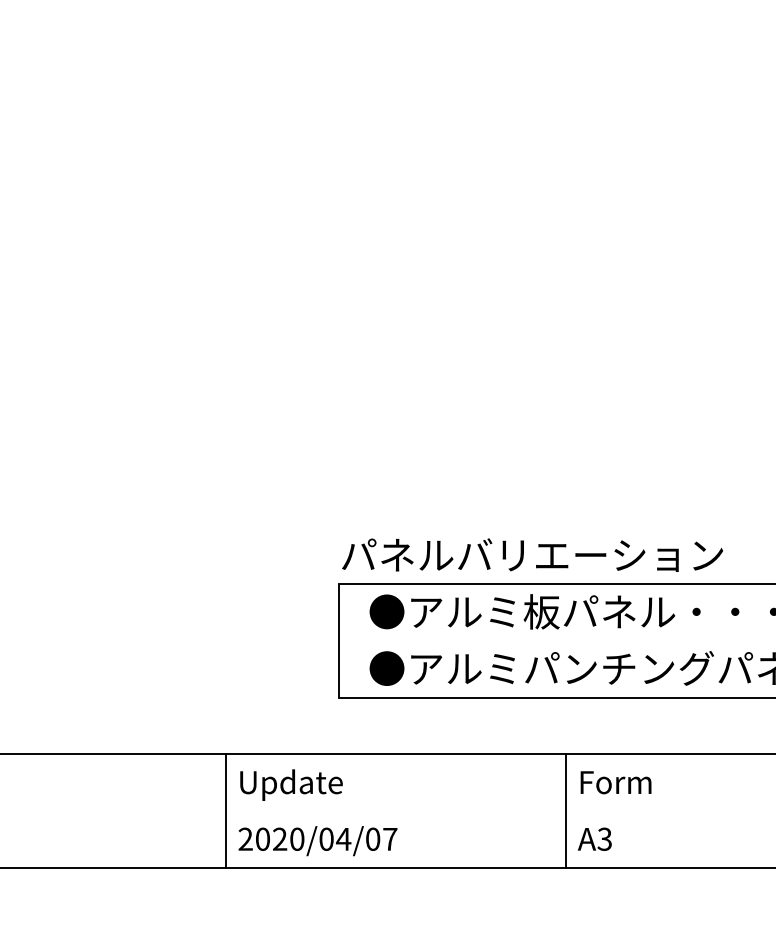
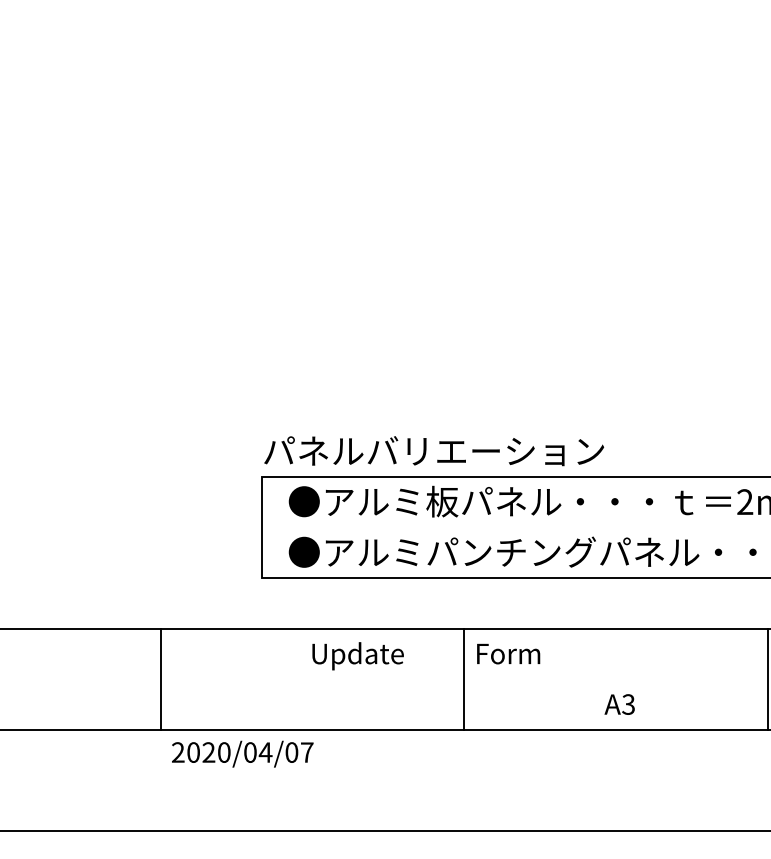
text: (290, 785) -> (357, 656), moved
text: (594, 839) -> (619, 704), moved
text: (317, 840) -> (242, 753), moved

